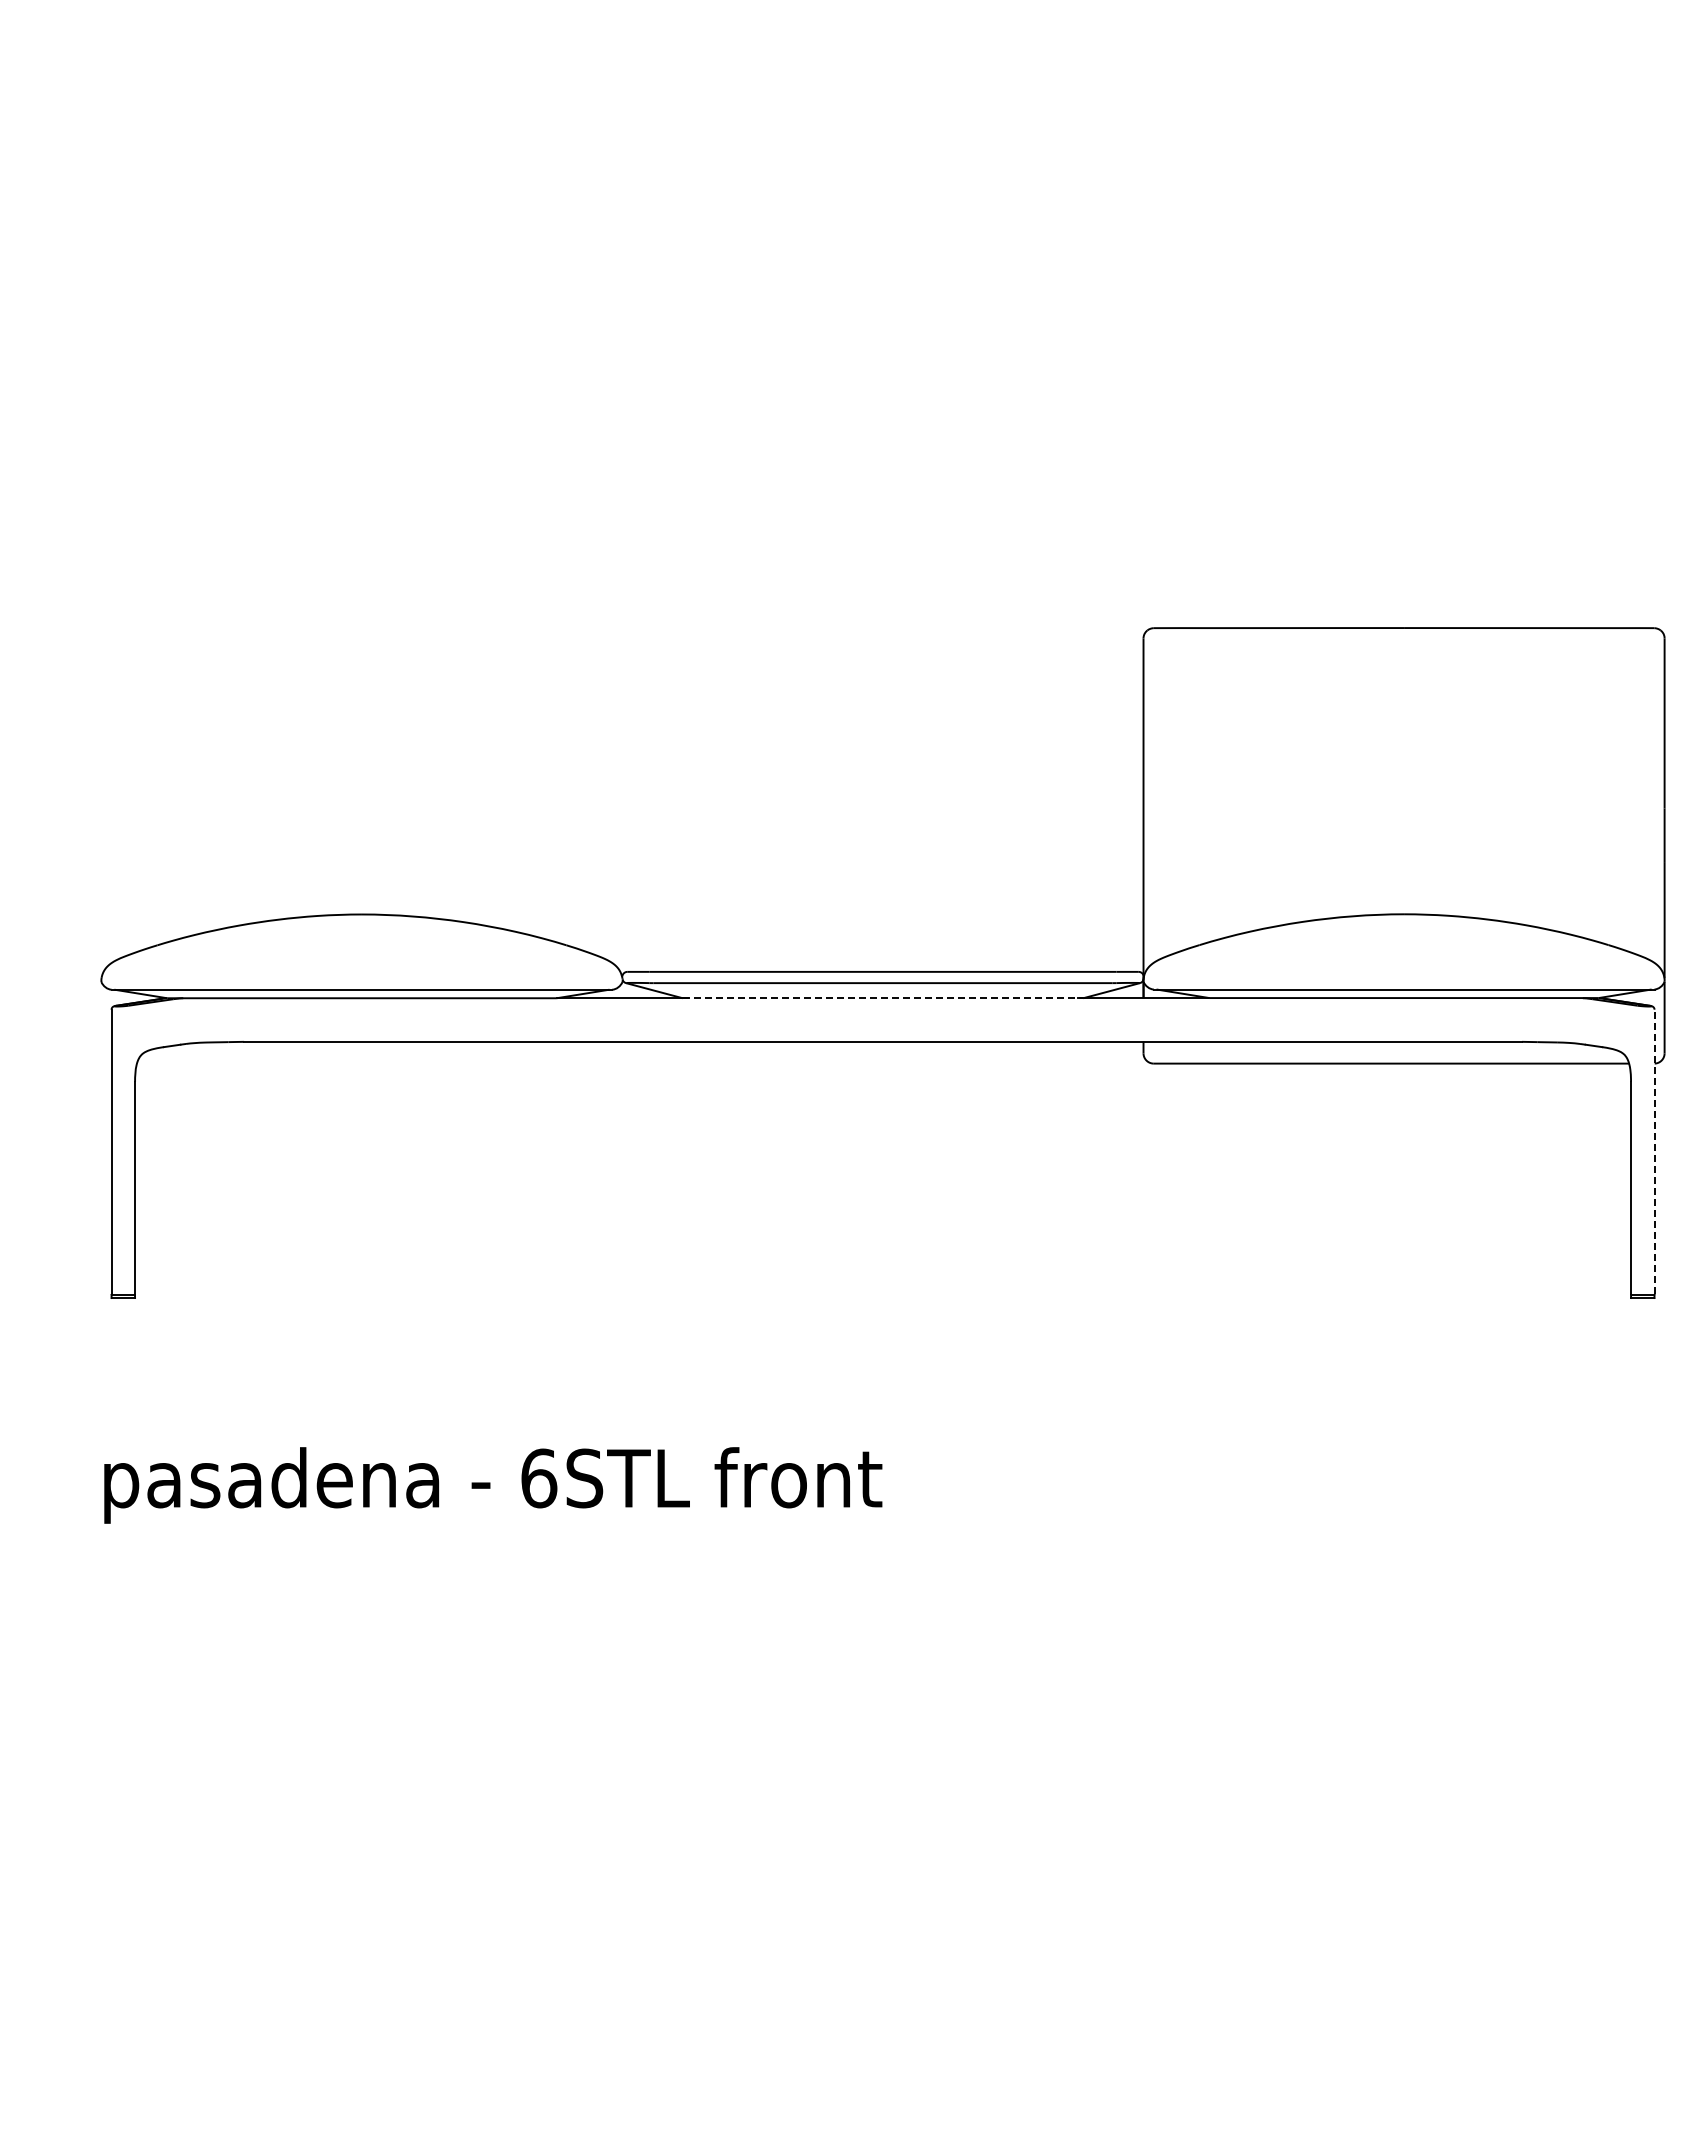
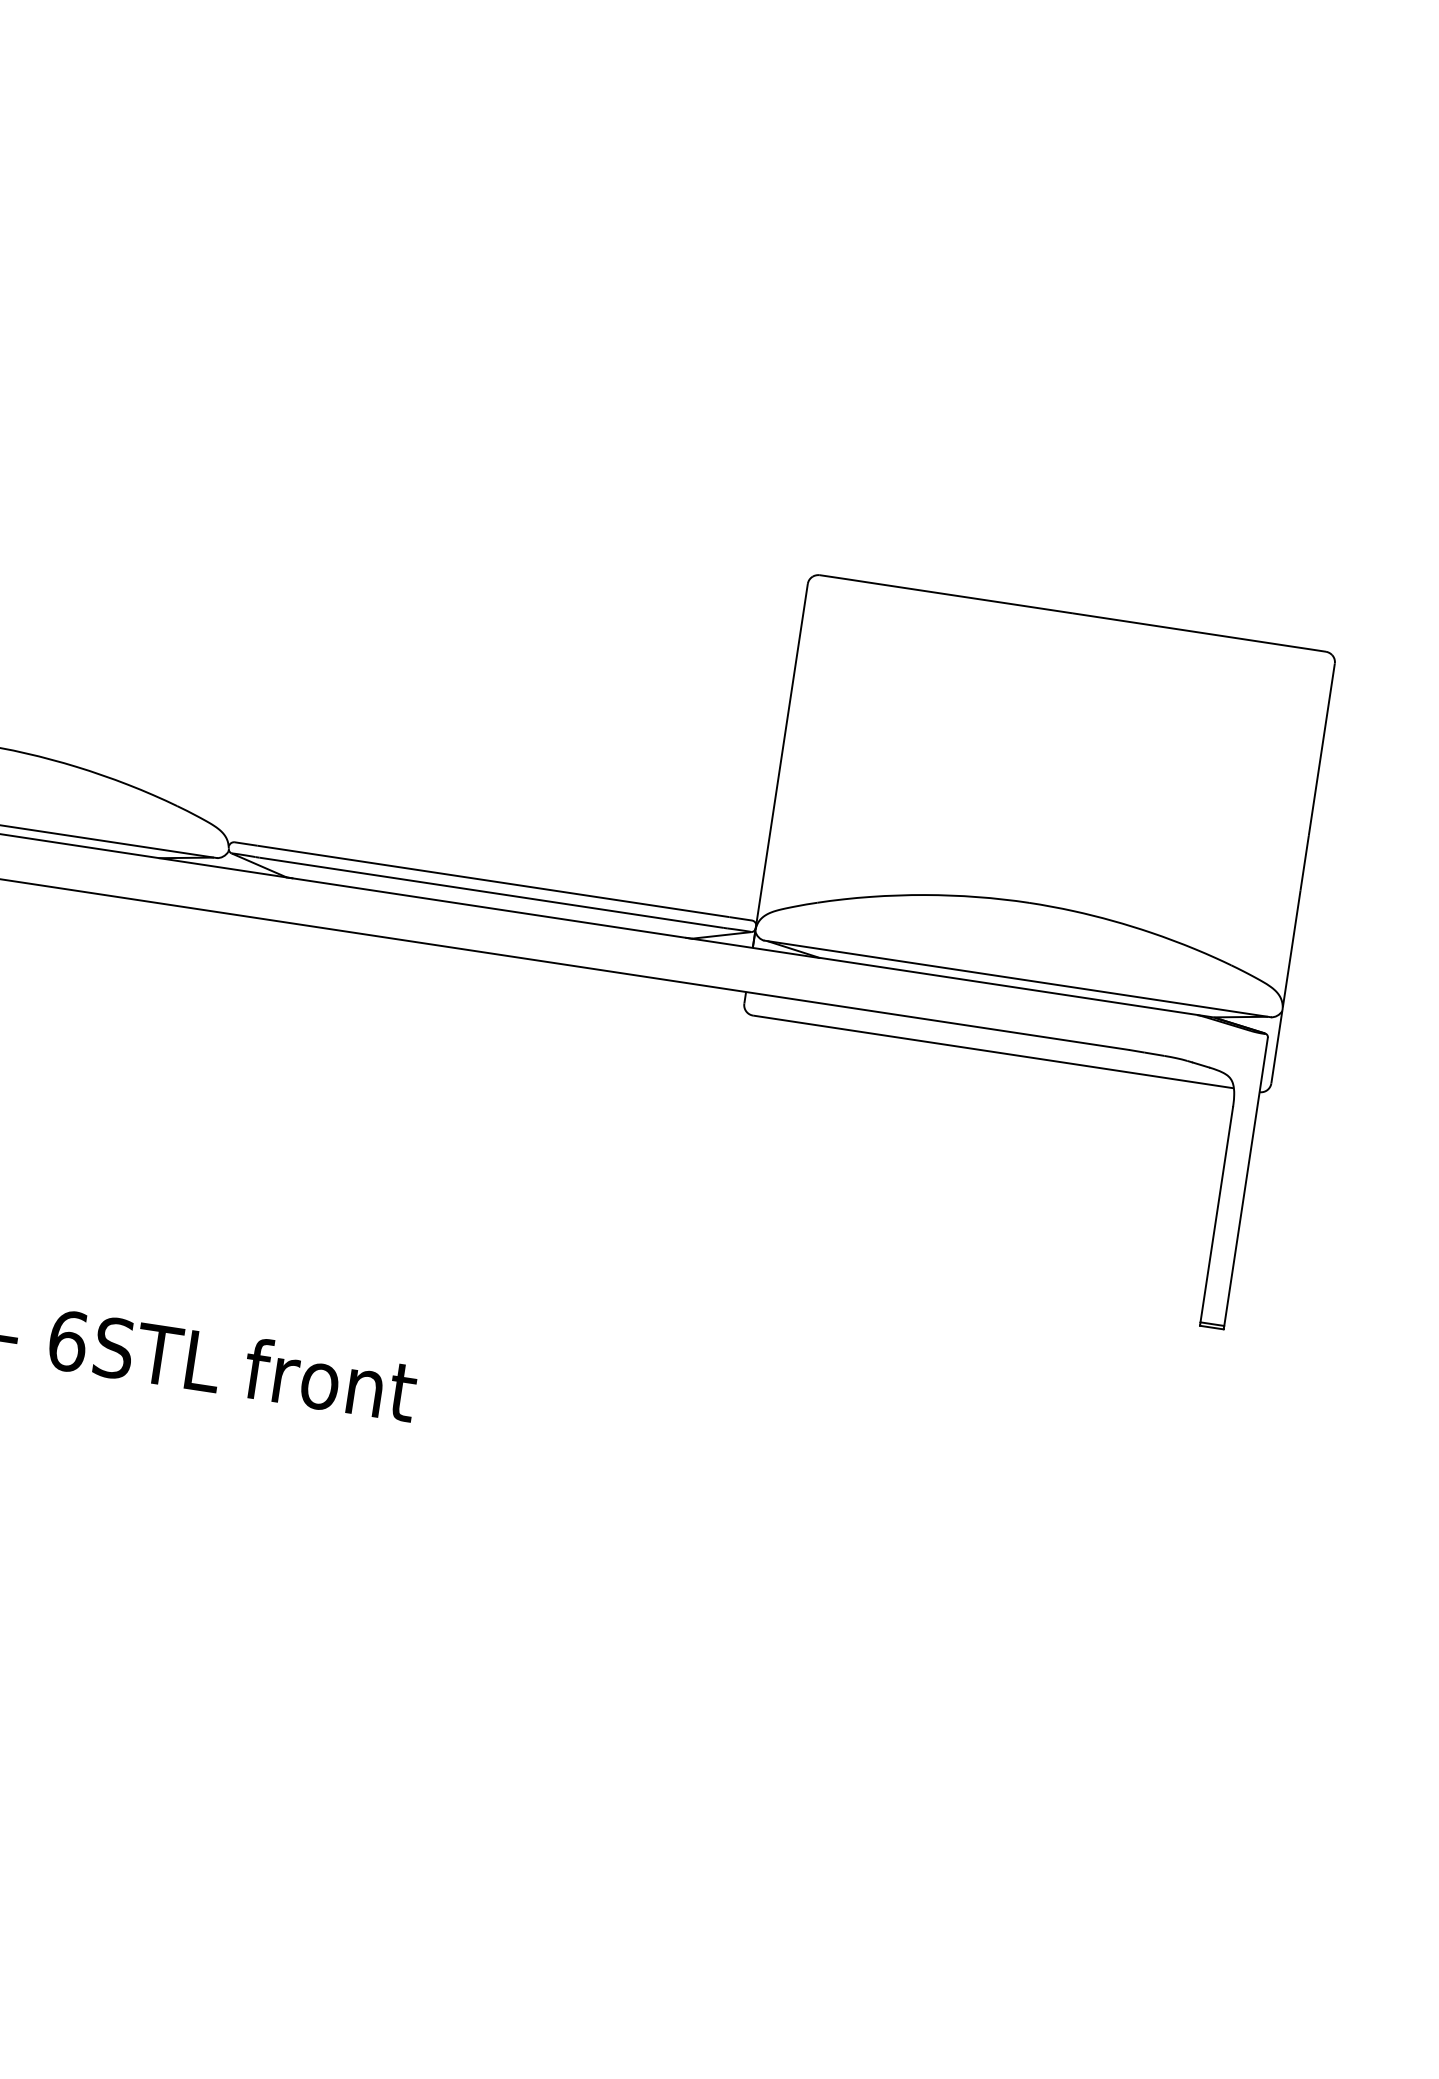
line: (883, 998) -> (489, 908), dashed -> solid
line: (1654, 1151) -> (1246, 1181), dashed -> solid

